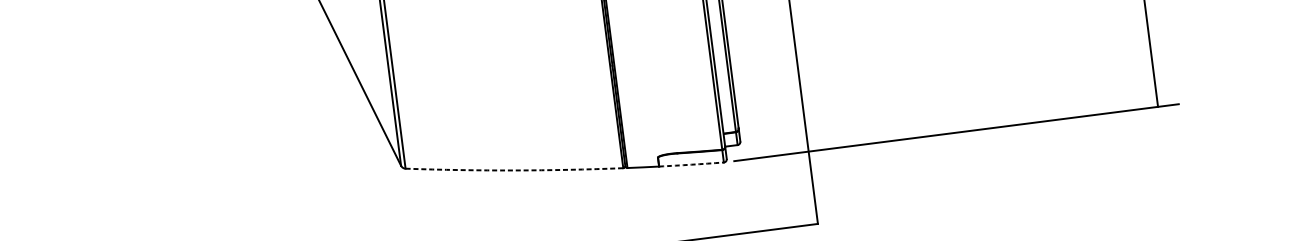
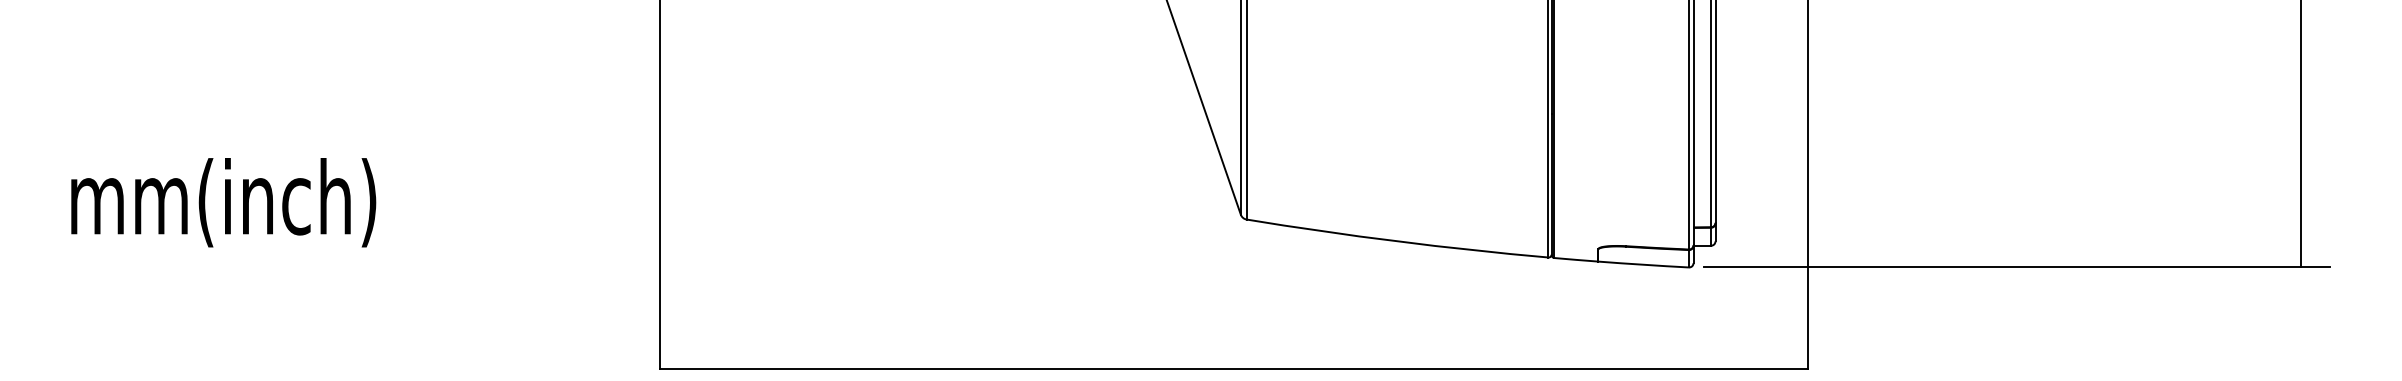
arc: (691, 164) -> (1643, 264), dashed -> solid
arc: (514, 170) -> (1397, 241), dashed -> solid

